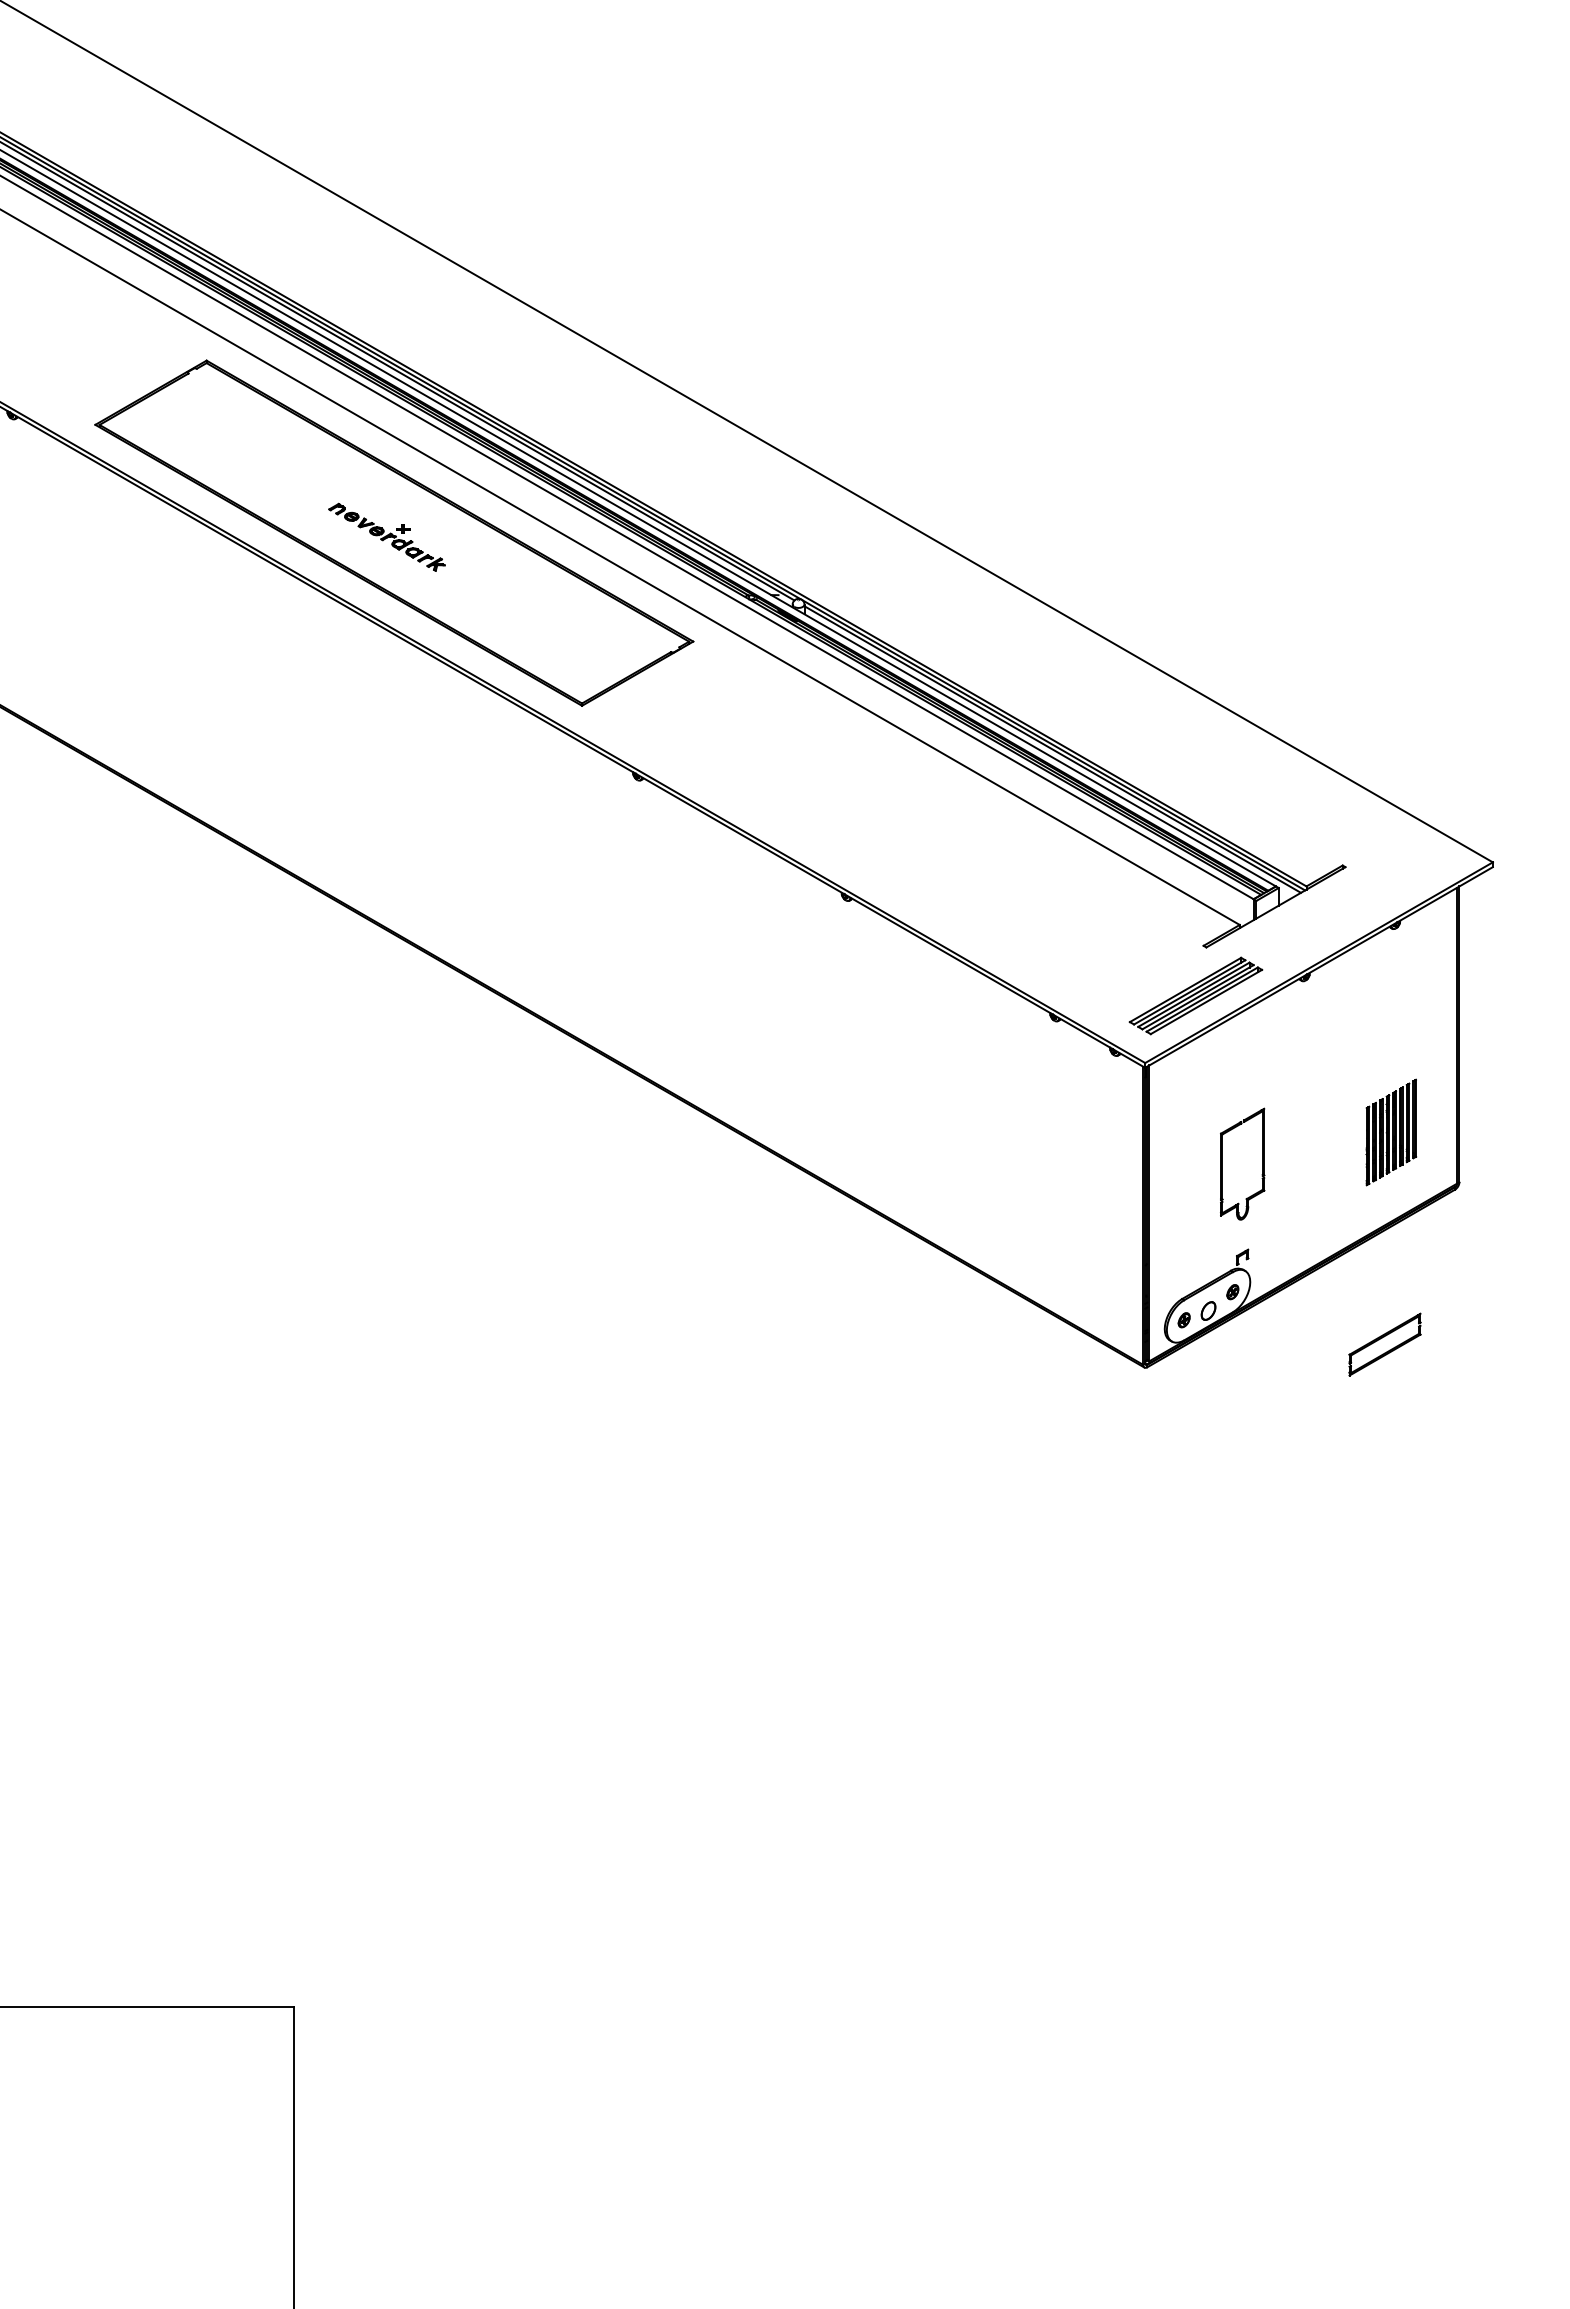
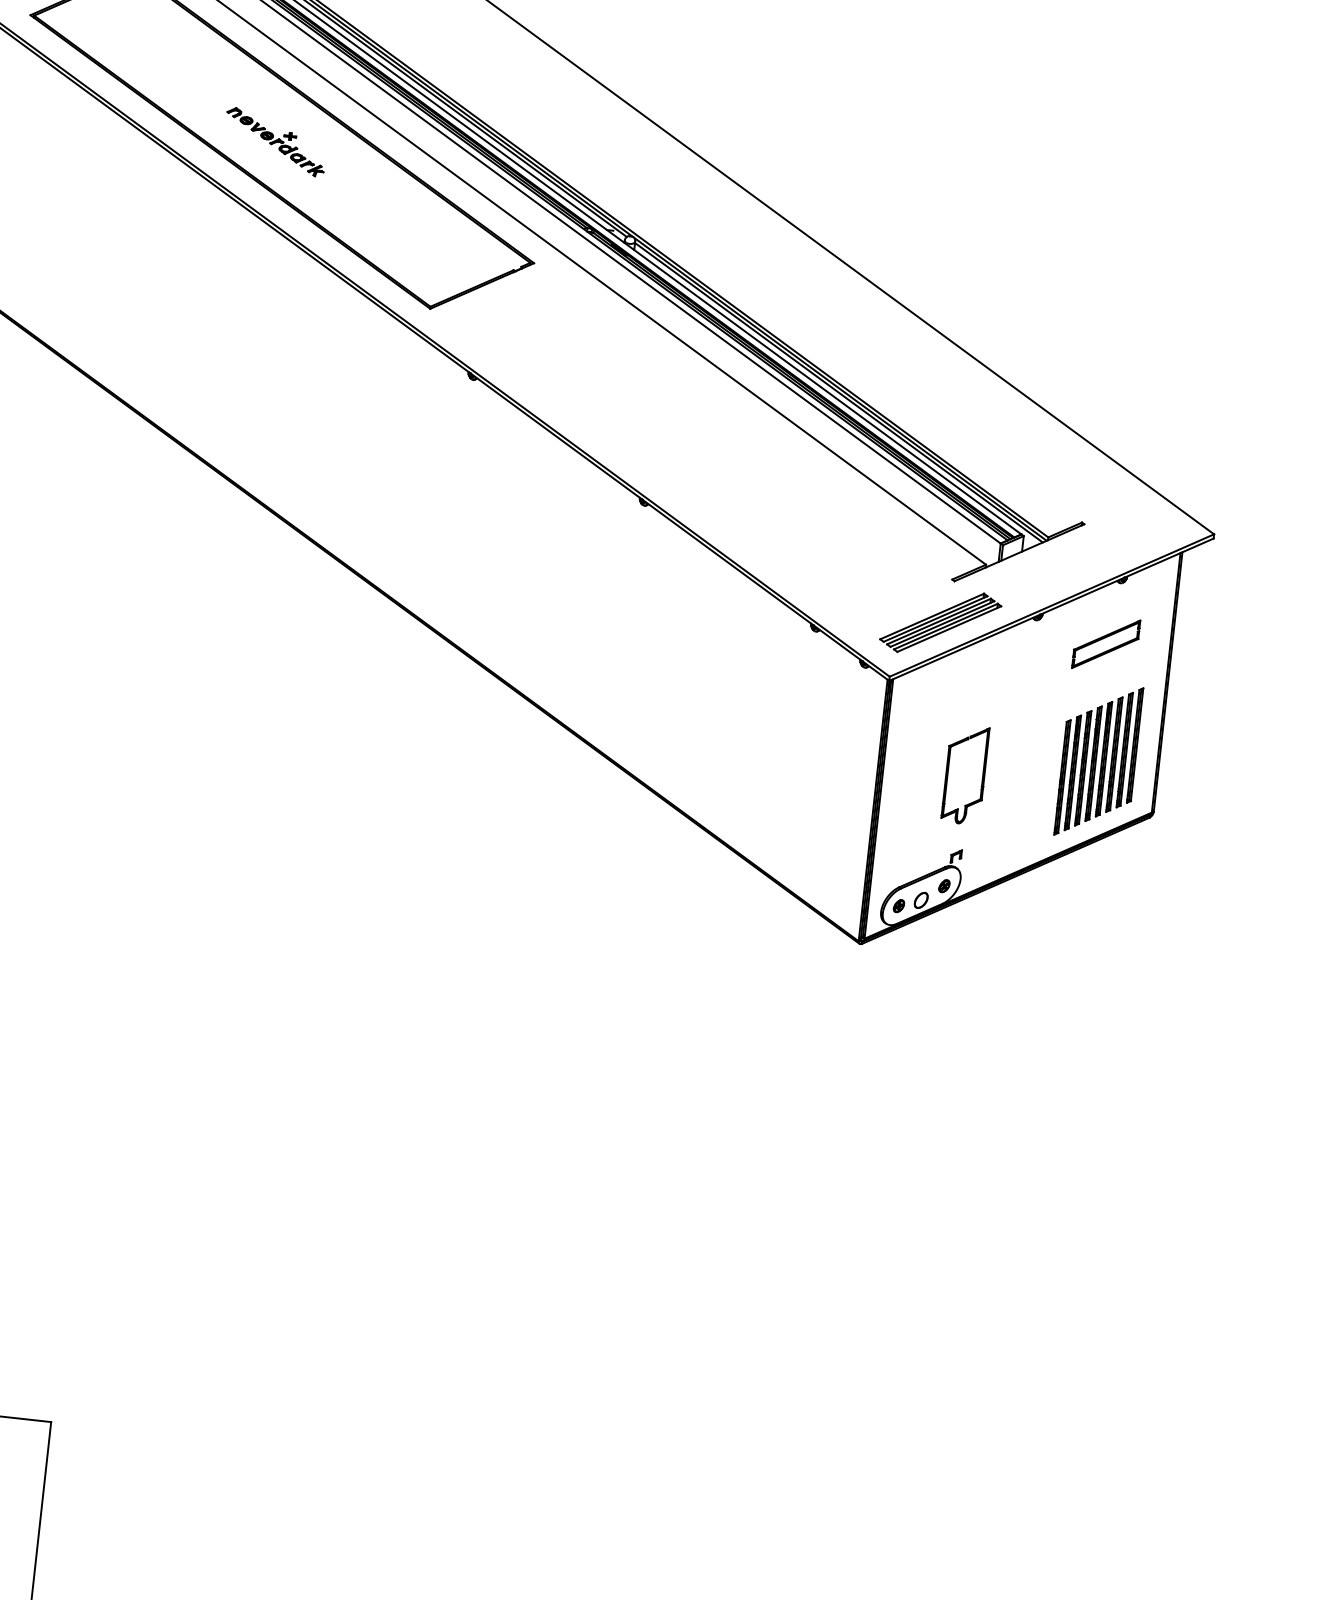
part: (1391, 1132) -> (1099, 761), size x1.67
part: (1384, 1344) -> (1105, 644), moved

